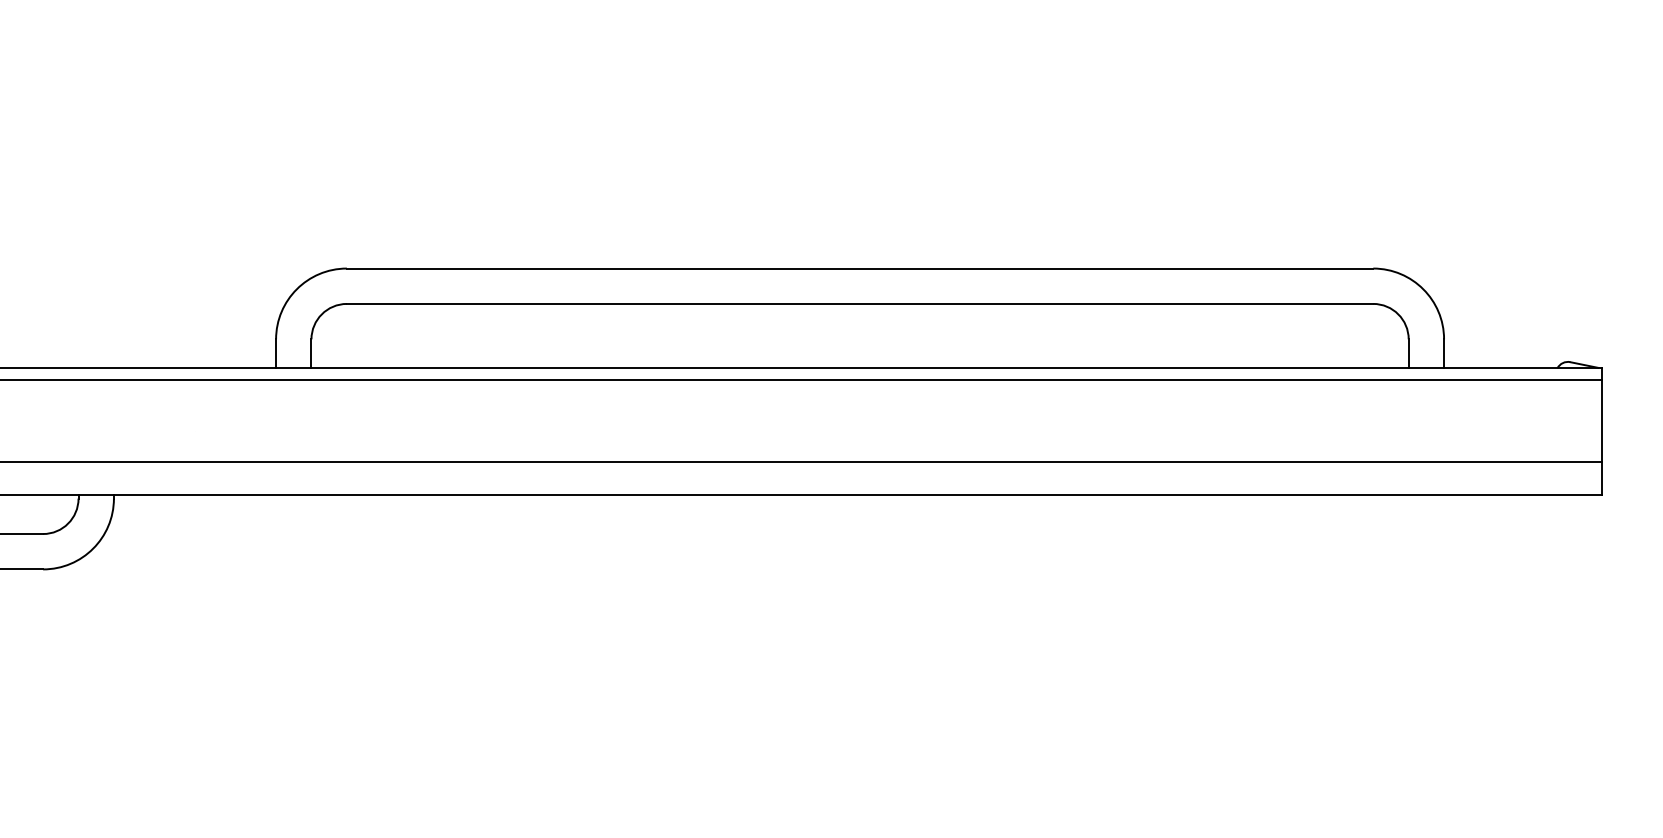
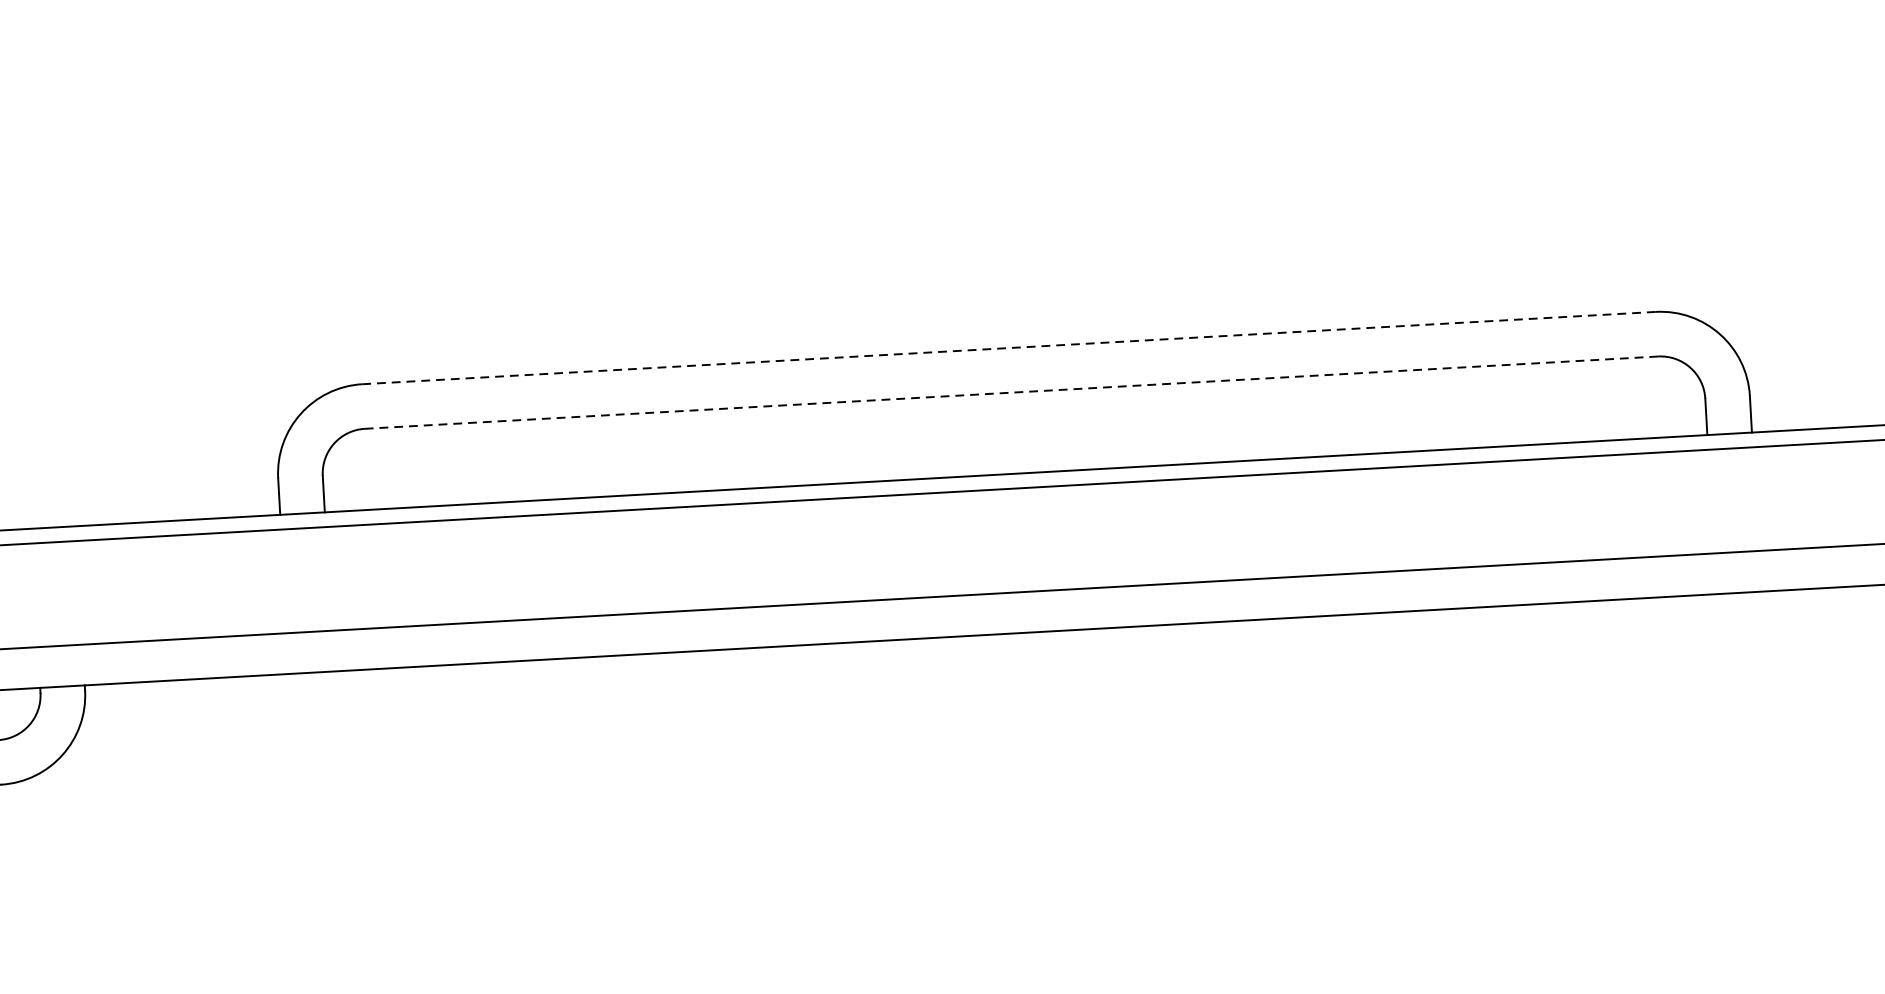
line: (859, 268) -> (1008, 348), solid -> dashed
line: (859, 303) -> (1010, 392), solid -> dashed

